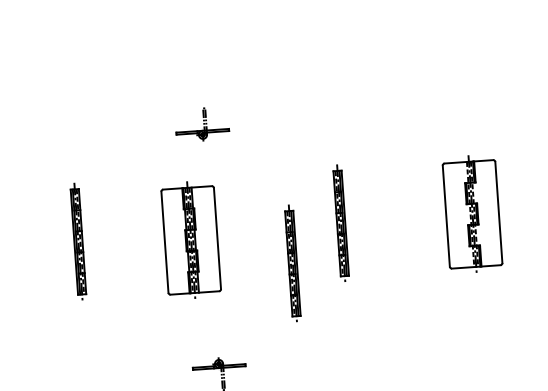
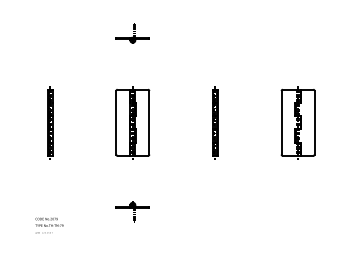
part: (201, 124) -> (132, 33), moved
part: (190, 240) -> (132, 122), moved
part: (292, 263) -> (183, 145), removed

